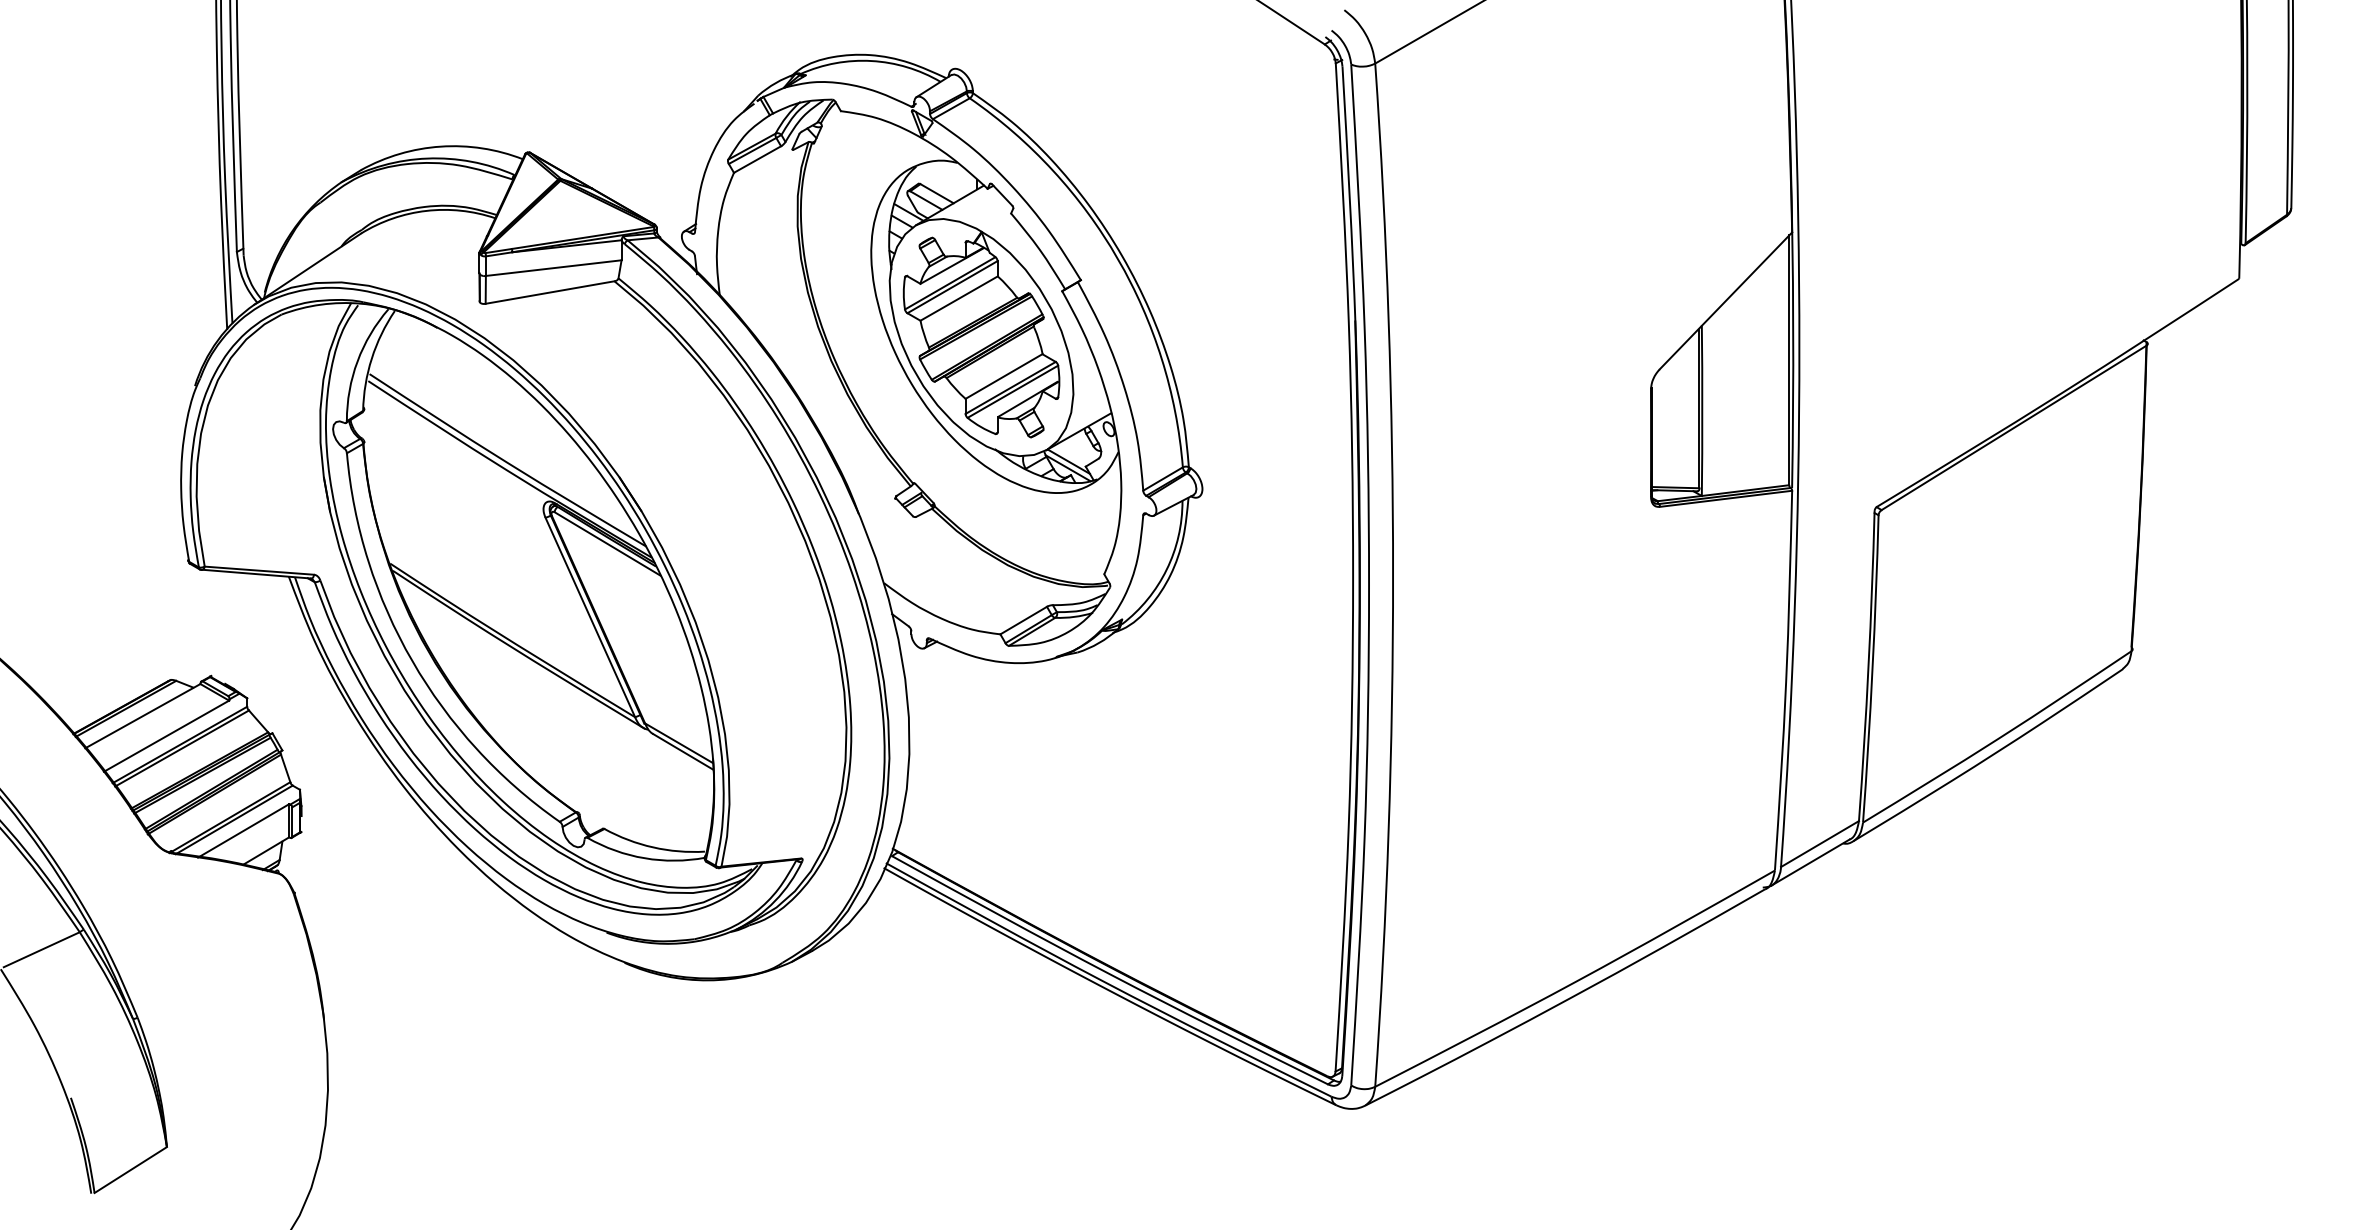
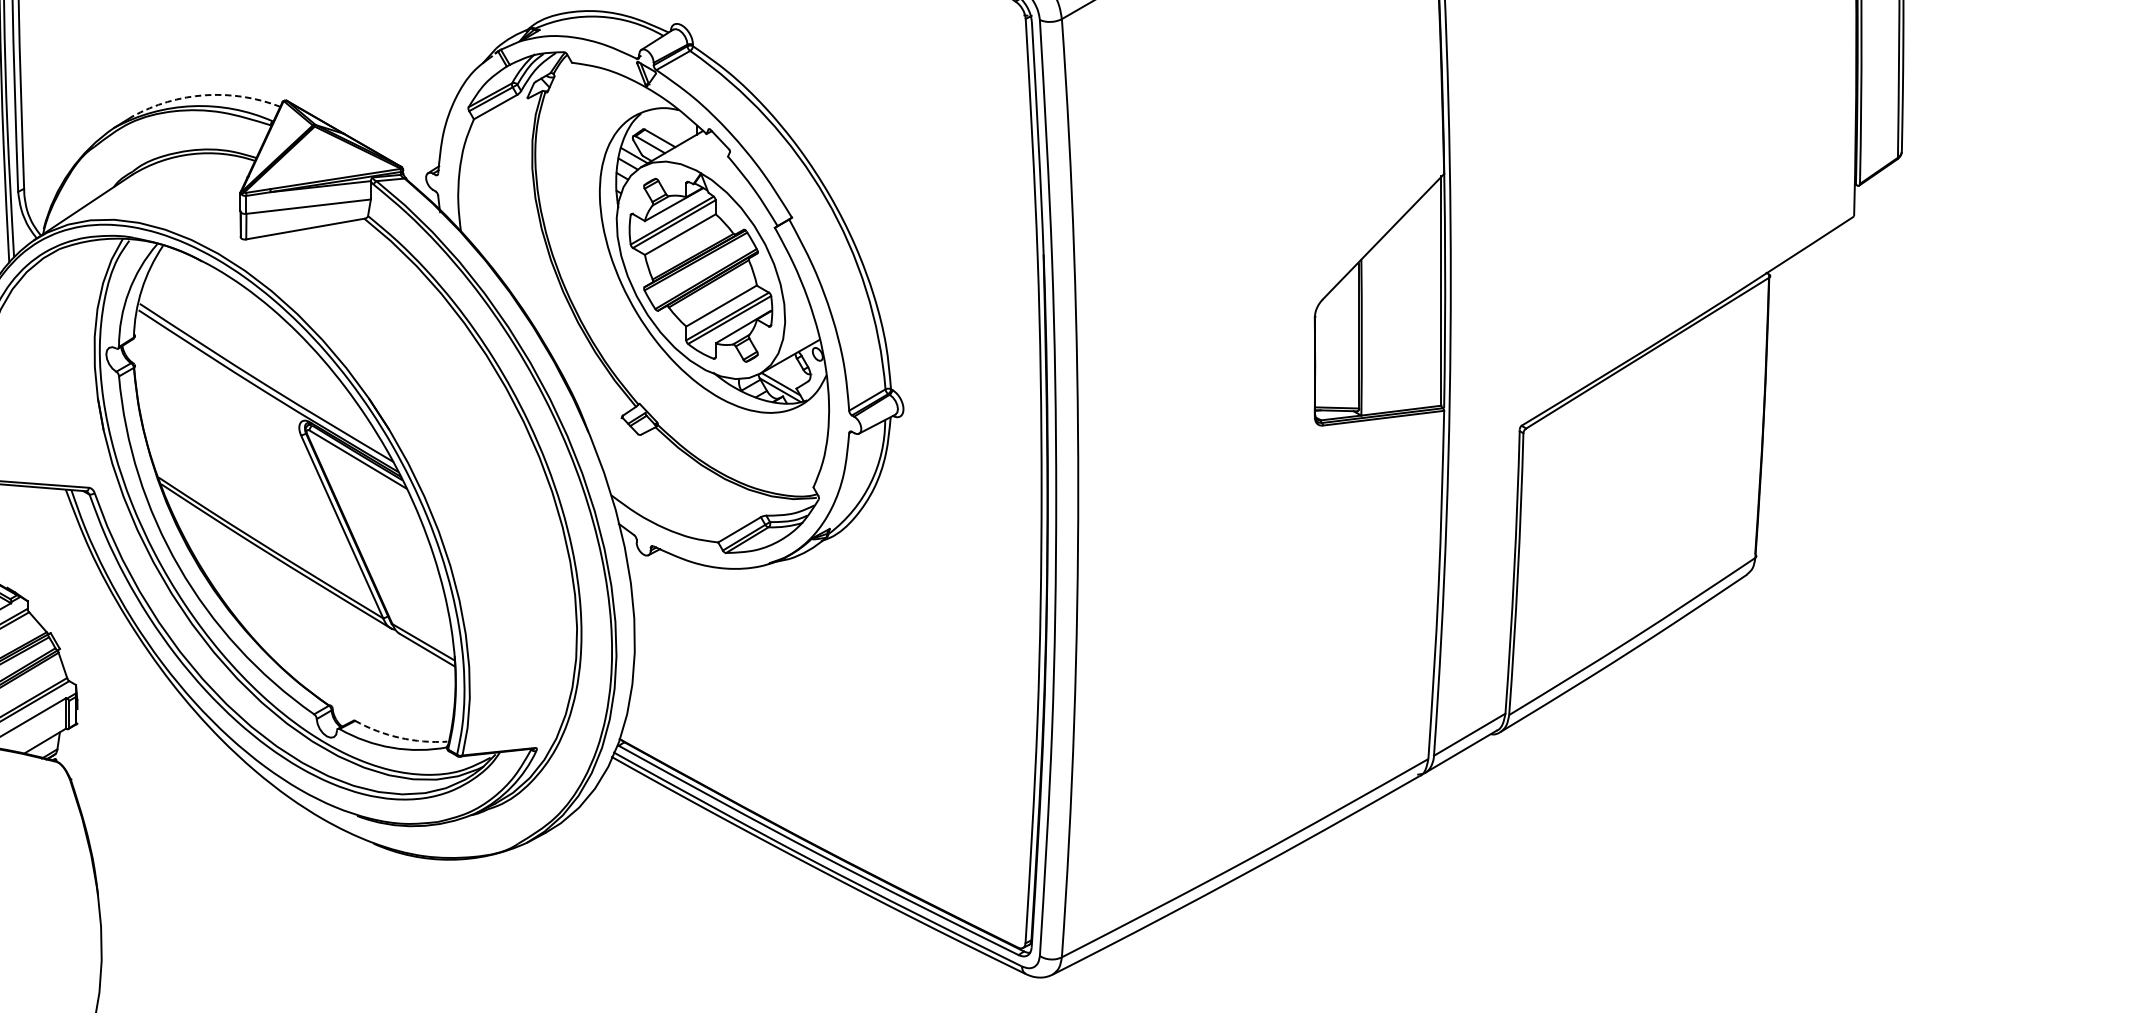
arc: (440, 146) -> (204, 95), solid -> dashed
arc: (653, 847) -> (400, 737), solid -> dashed

